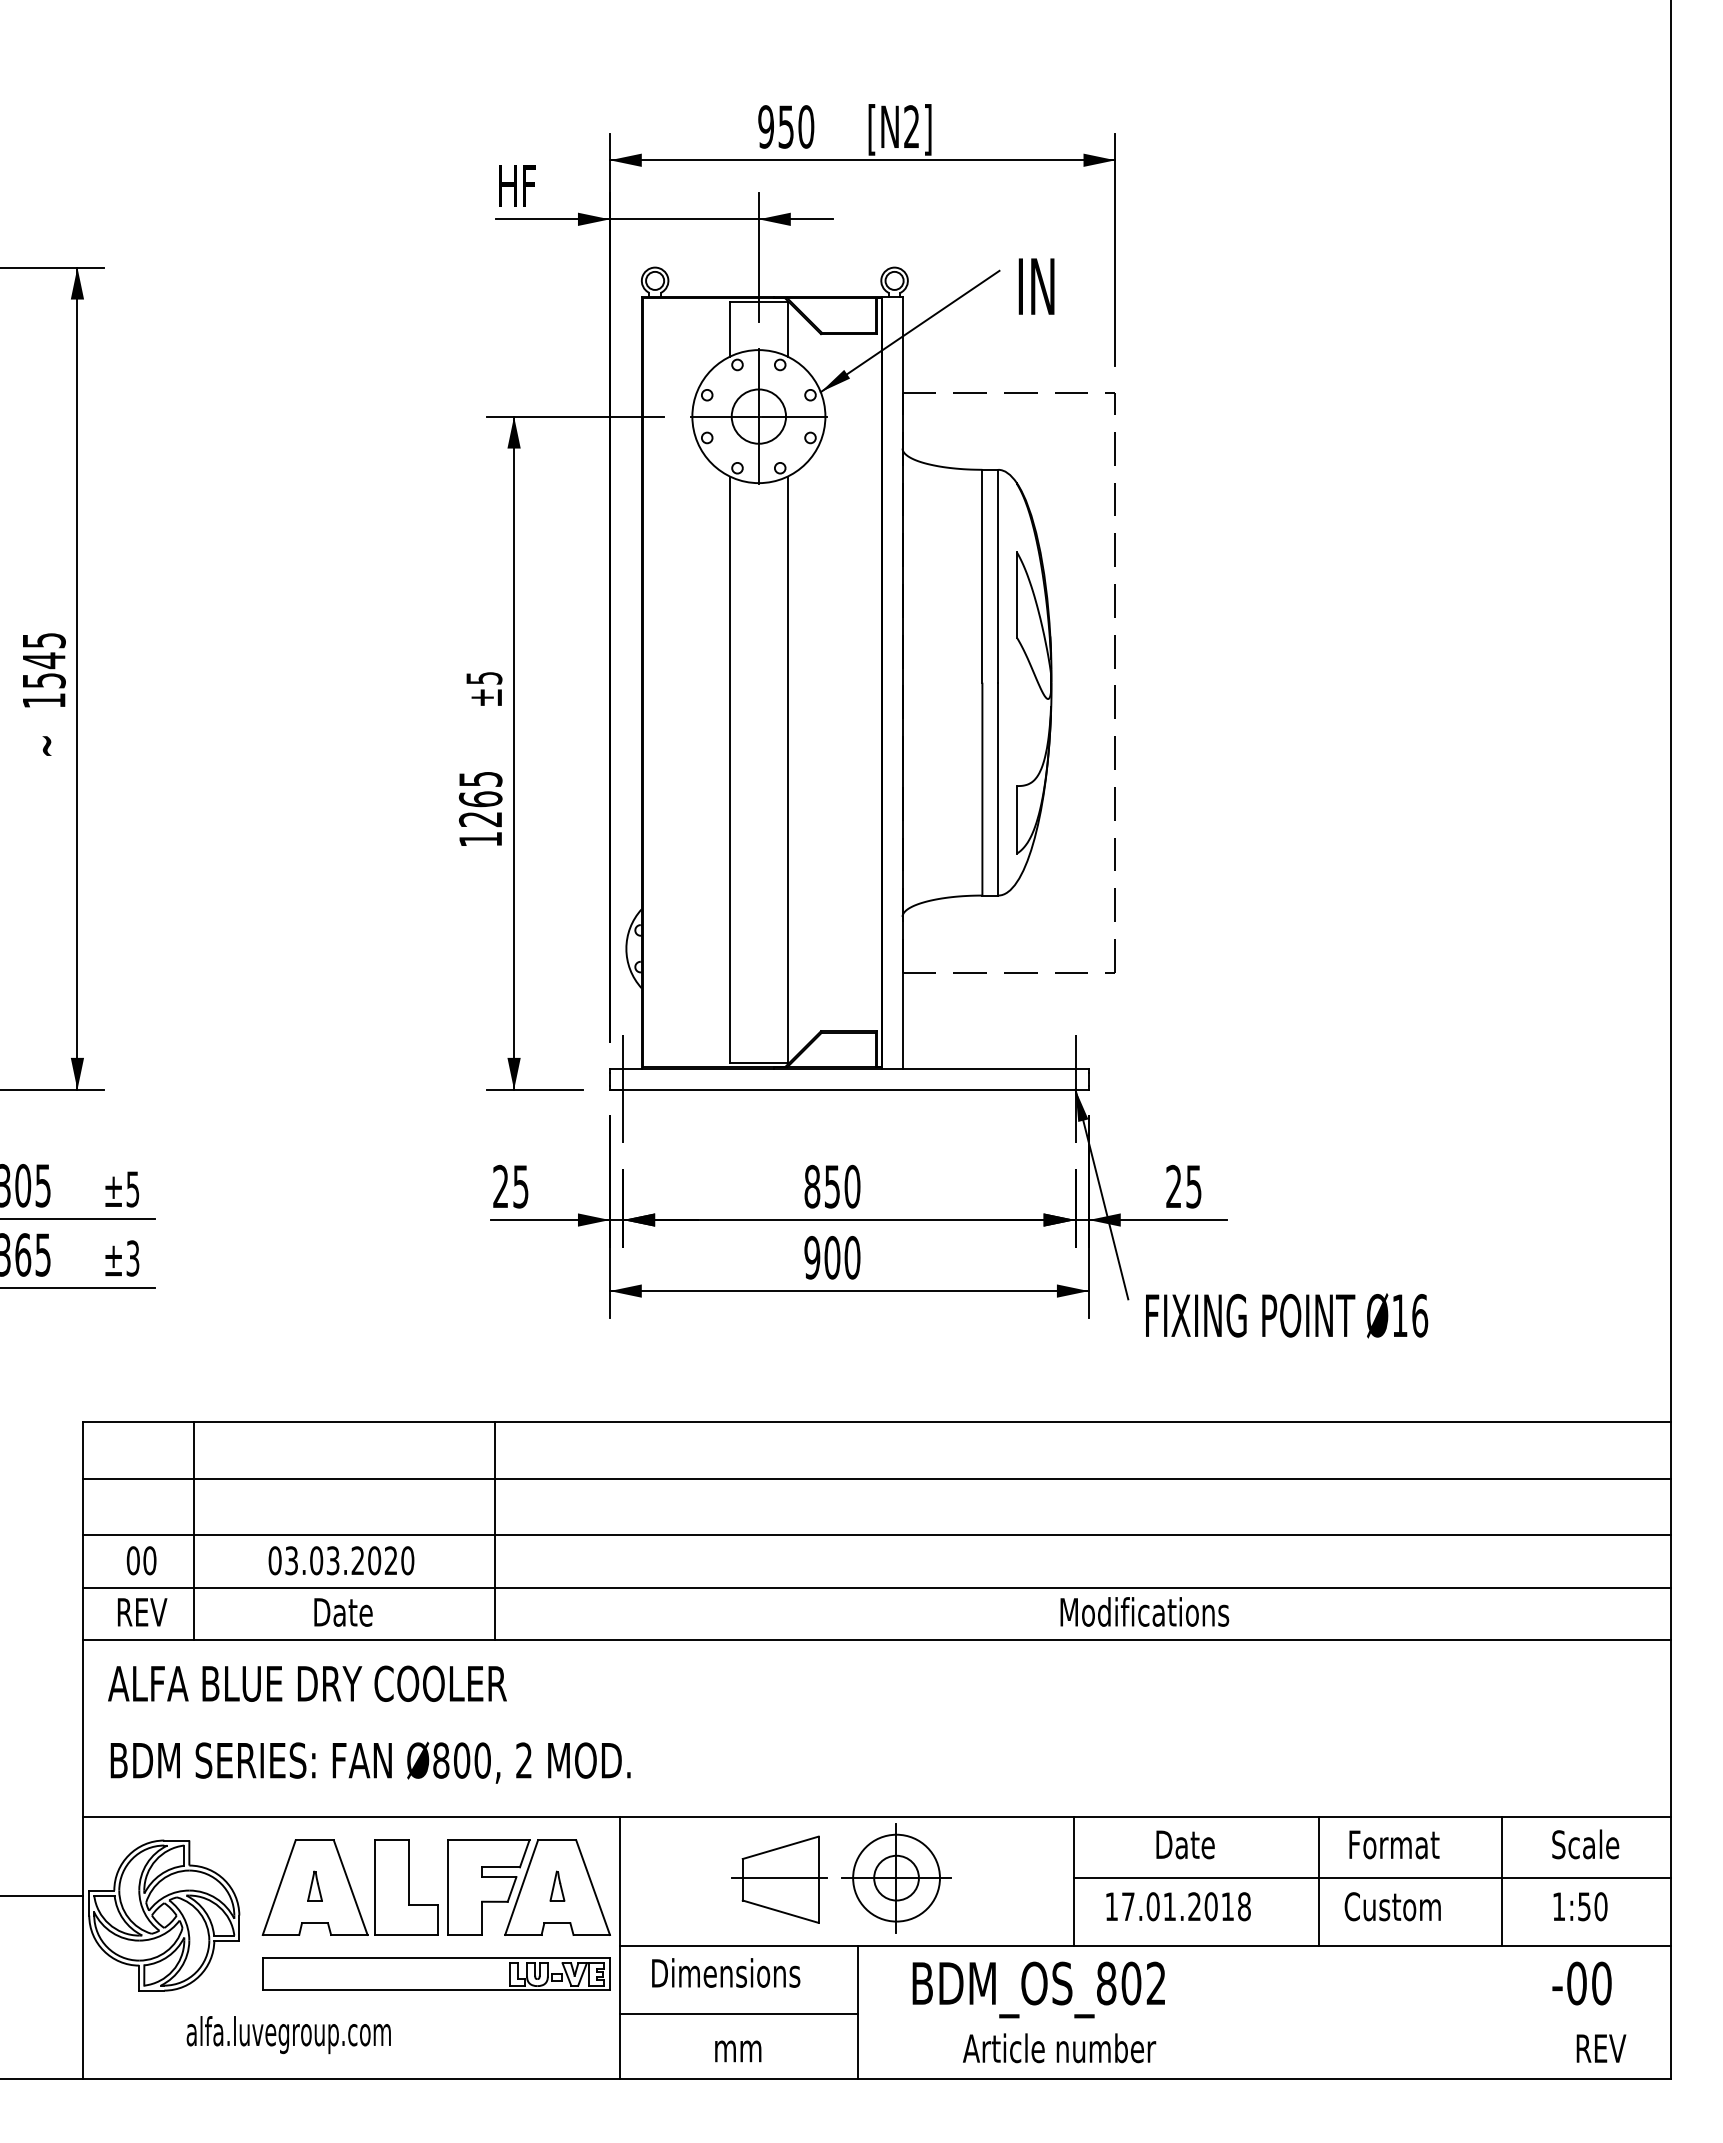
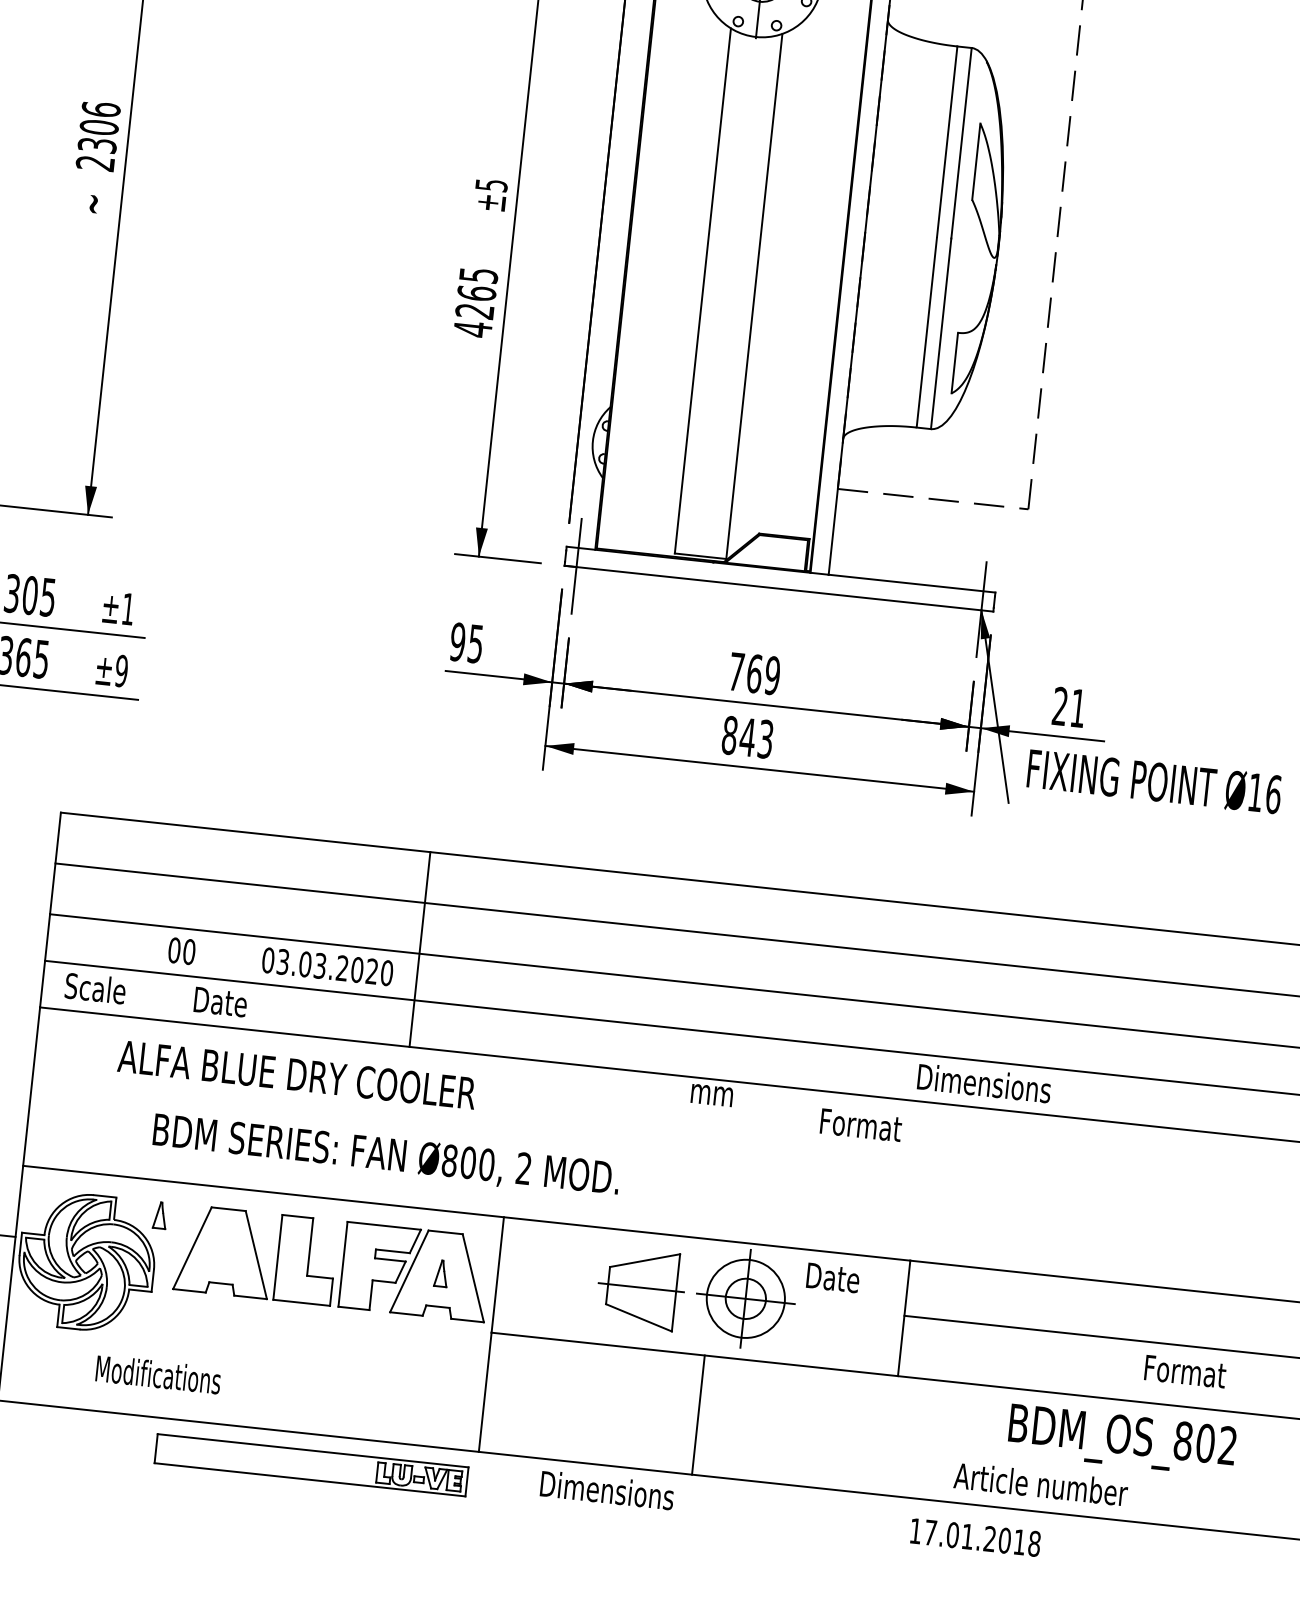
text: (43, 670) -> (97, 136), 1545 -> 2306
text: (480, 839) -> (472, 329), 1265 -> 4265
text: (500, 1186) -> (457, 641), 25 -> 95
text: (832, 1186) -> (754, 673), 850 -> 769
text: (1193, 1186) -> (1077, 708), 25 -> 21
text: (132, 1189) -> (127, 609), ±5 -> ±1
text: (832, 1257) -> (747, 737), 900 -> 843
text: (132, 1258) -> (121, 671), ±3 -> ±9
text: (1287, 1315) -> (1155, 781), moved
line: (193, 1530) -> (149, 920), removed
text: (141, 1560) -> (181, 951), moved
text: (341, 1560) -> (327, 966), moved
text: (141, 1611) -> (95, 987), REV -> Scale
text: (1146, 1611) -> (995, 1084), Modifications -> Dimensions
text: (343, 1612) -> (220, 1002), moved
text: (307, 1683) -> (297, 1074), moved
text: (370, 1762) -> (386, 1155), moved
text: (1185, 1844) -> (833, 1277), moved
text: (1394, 1844) -> (861, 1125), moved
line: (1319, 1880) -> (1124, 1341), removed
line: (1502, 1880) -> (1287, 1358), removed
part: (314, 1885) -> (159, 1214), moved
text: (1178, 1906) -> (975, 1537), moved
text: (1392, 1906) -> (1187, 1371), Custom -> Format
text: (726, 1972) -> (607, 1489), moved
part: (436, 1973) -> (311, 1464), moved
text: (1038, 1989) -> (1121, 1439), moved
line: (738, 2013) -> (591, 1404), removed
text: (288, 2035) -> (186, 1381), alfa.luvegroup.com -> Modifications
text: (1059, 2048) -> (1040, 1484), moved
text: (738, 2051) -> (712, 1095), moved

